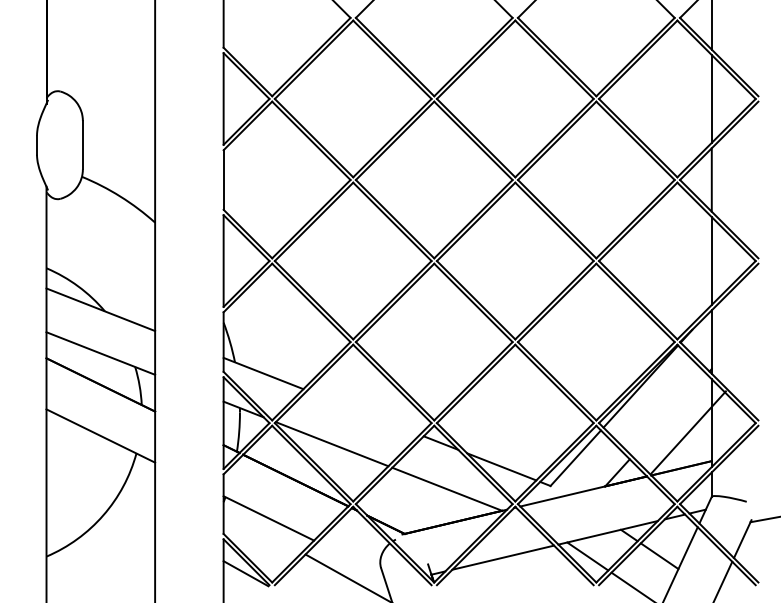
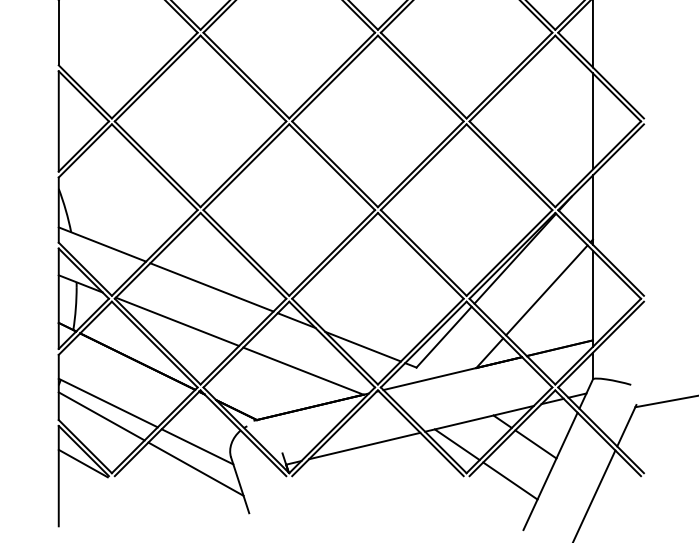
line: (363, 412) -> (211, 287), added
line: (688, 432) -> (546, 290), moved
line: (262, 530) -> (101, 416), added
line: (350, 558) -> (197, 446), added

